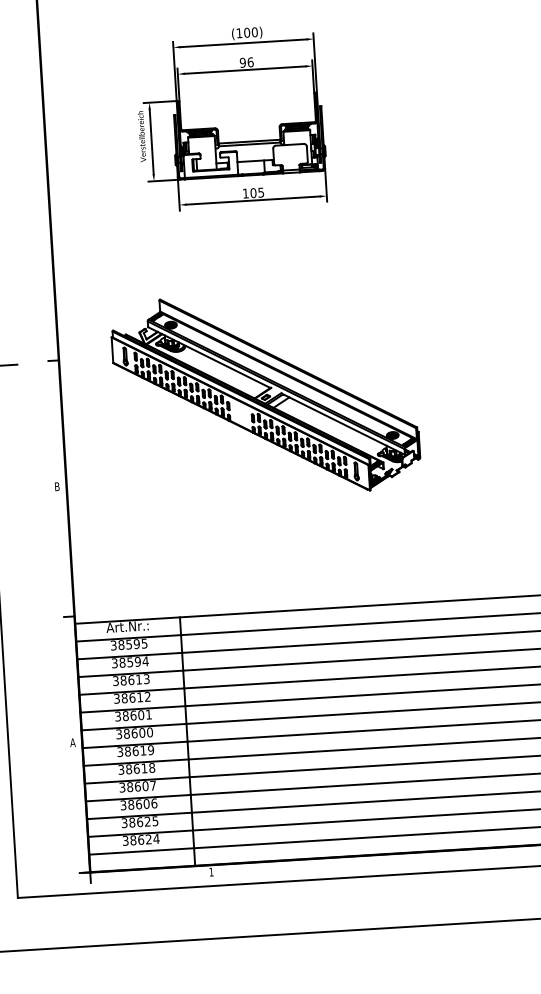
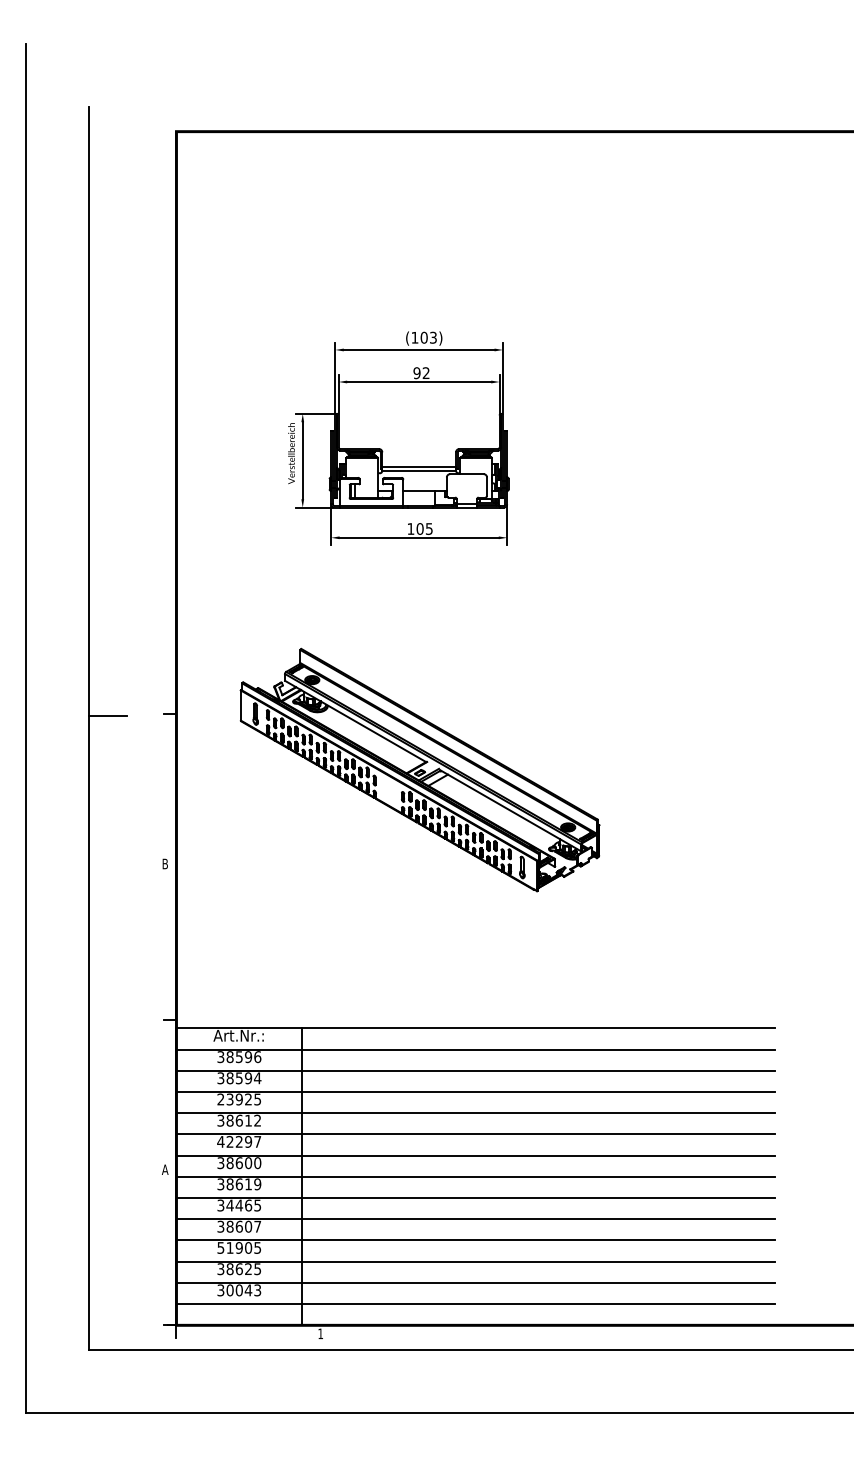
text: (254, 32) -> (432, 337), (100) -> (103)
text: (250, 62) -> (425, 373), 96 -> 92
text: (144, 644) -> (257, 1057), 38595 -> 38596
text: (131, 680) -> (239, 1099), 38613 -> 23925
text: (133, 715) -> (239, 1141), 38601 -> 42297
text: (140, 768) -> (243, 1205), 38618 -> 34465
text: (139, 804) -> (239, 1247), 38606 -> 51905
text: (144, 839) -> (243, 1290), 38624 -> 30043

